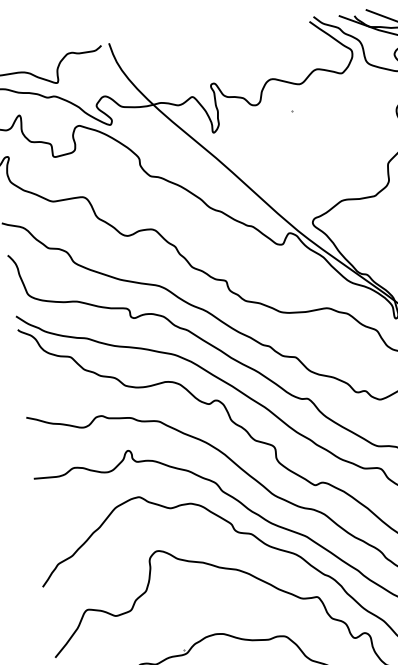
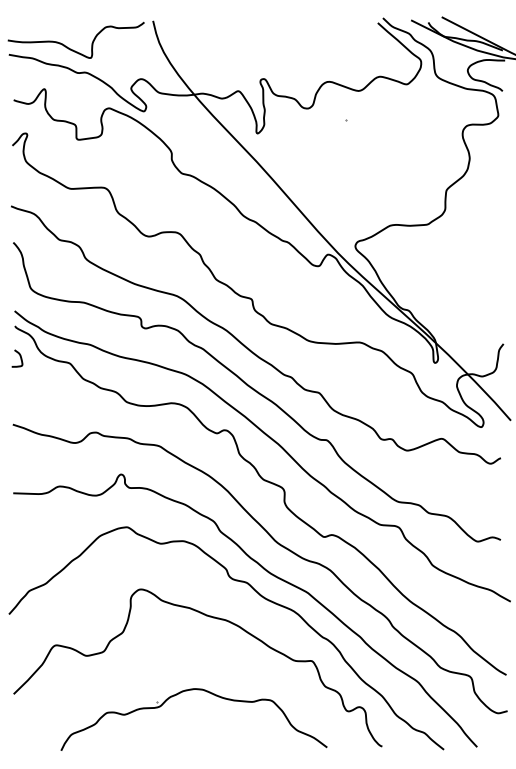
curve: (25, 356) -> (19, 356), added

